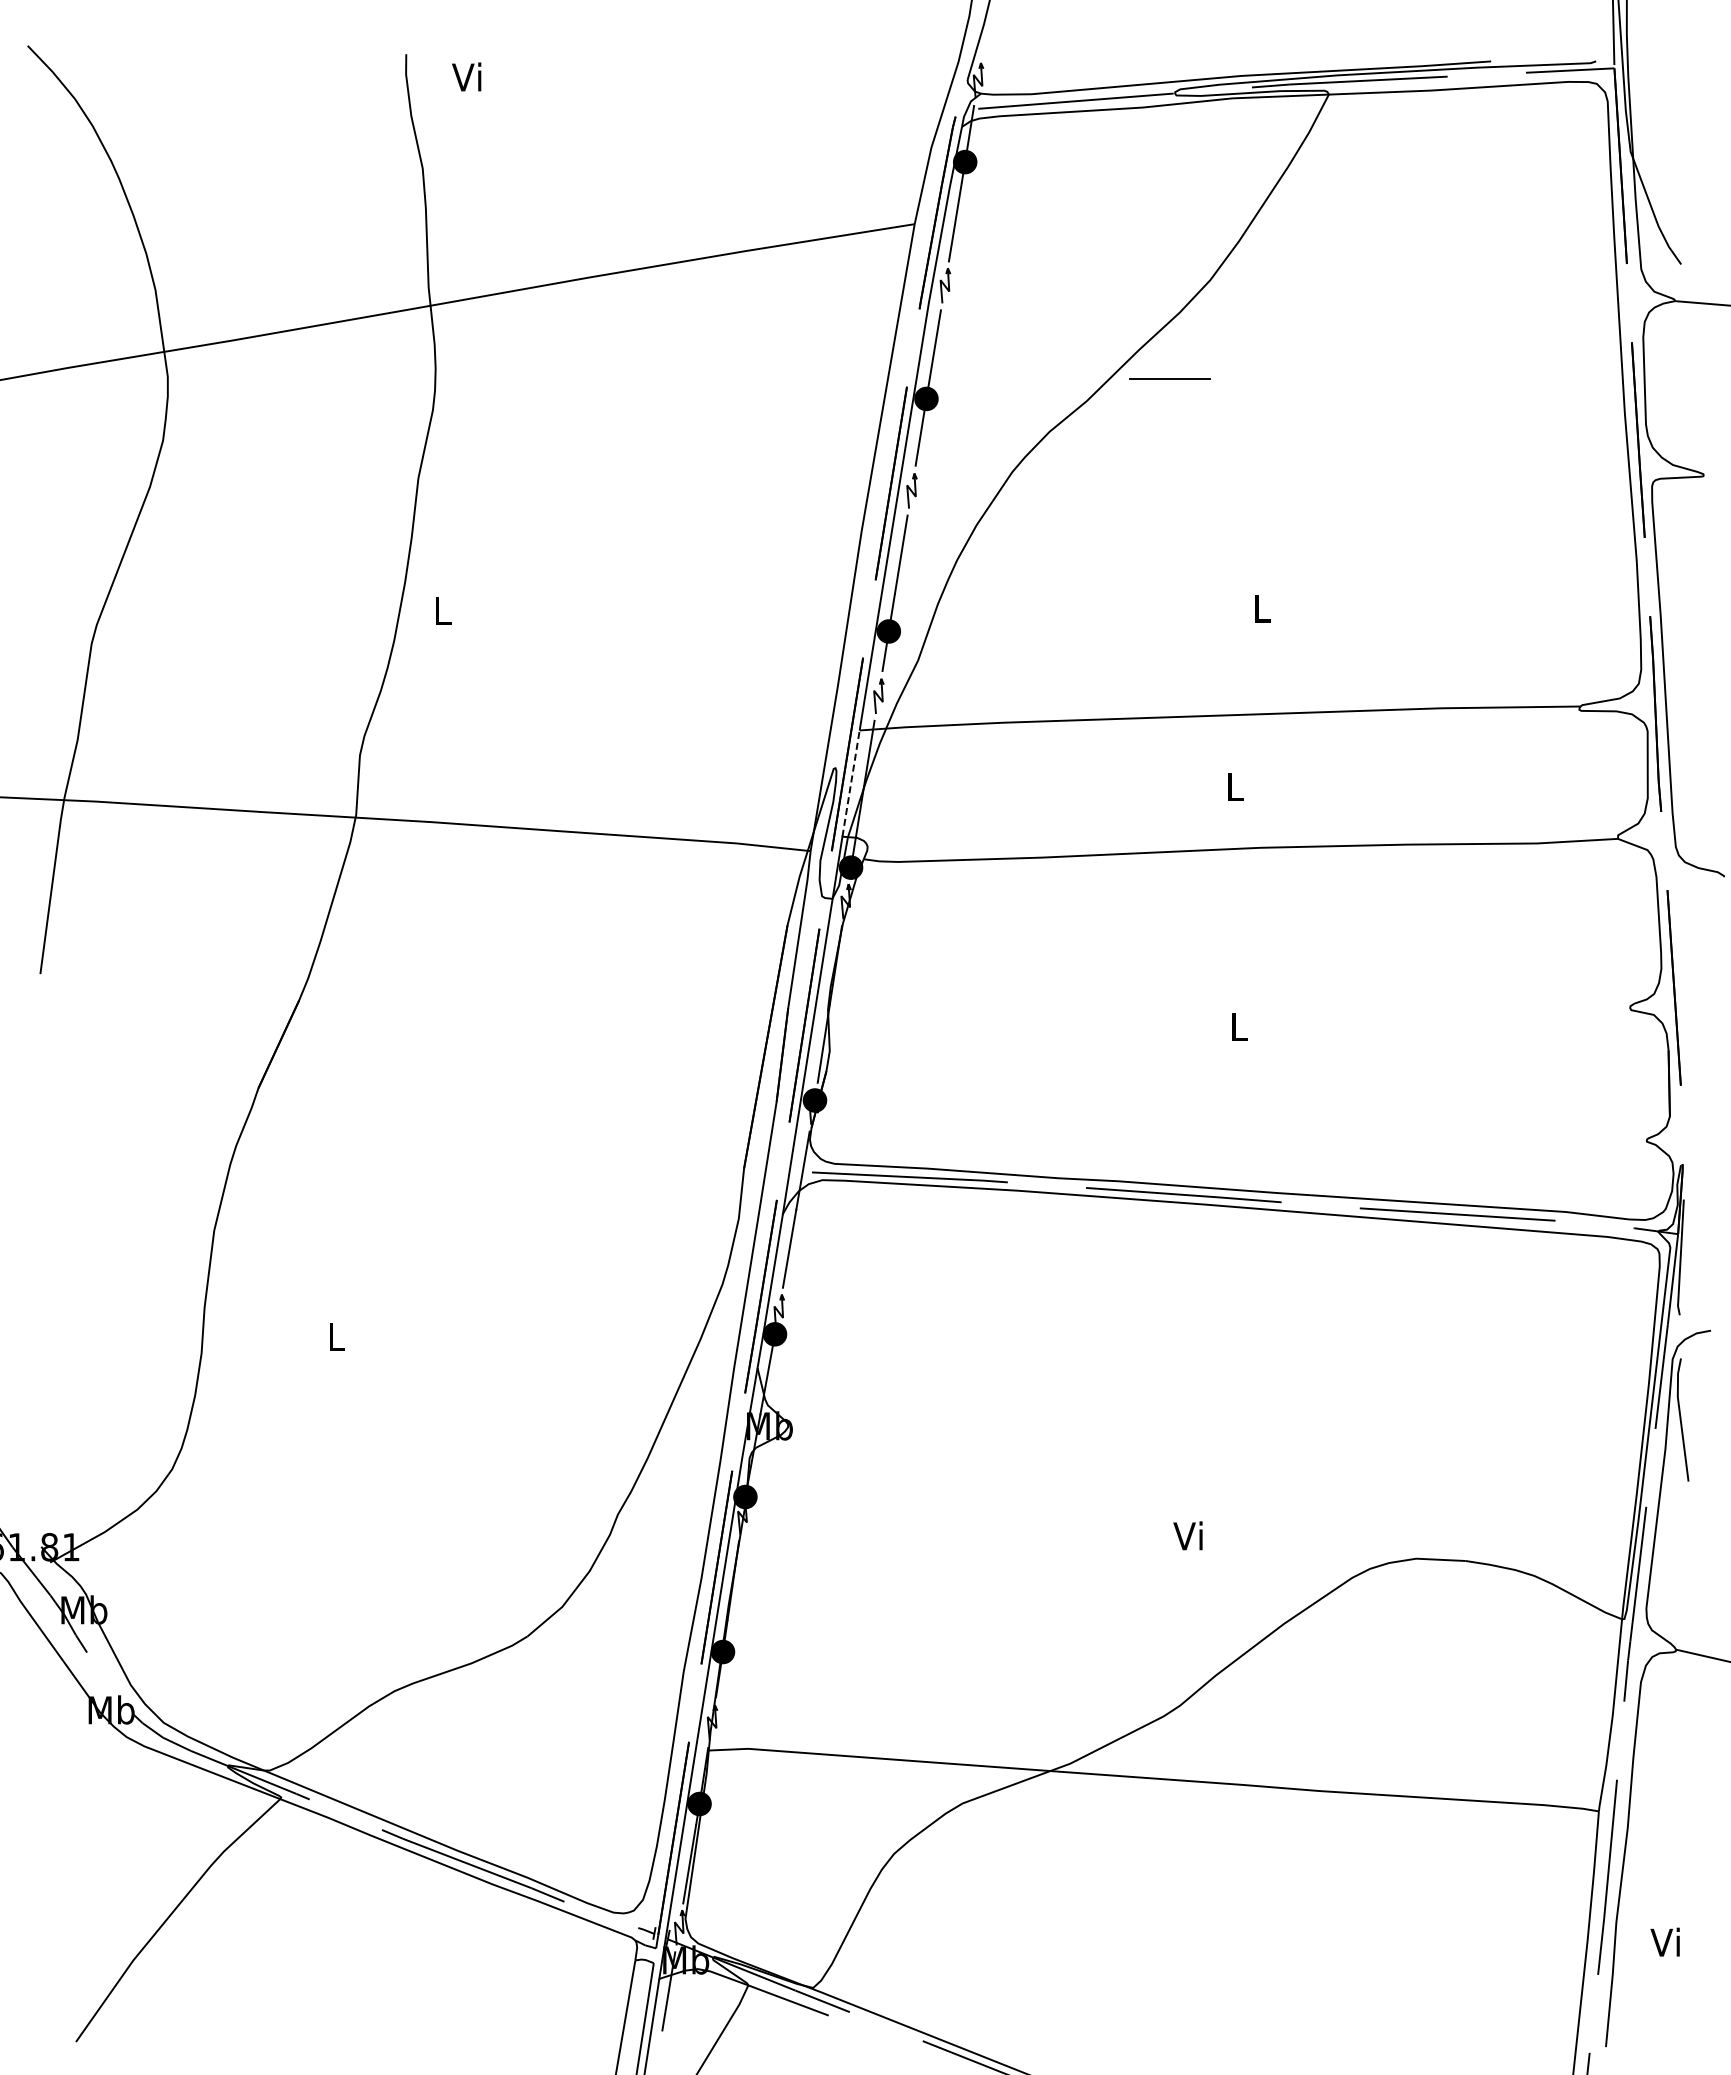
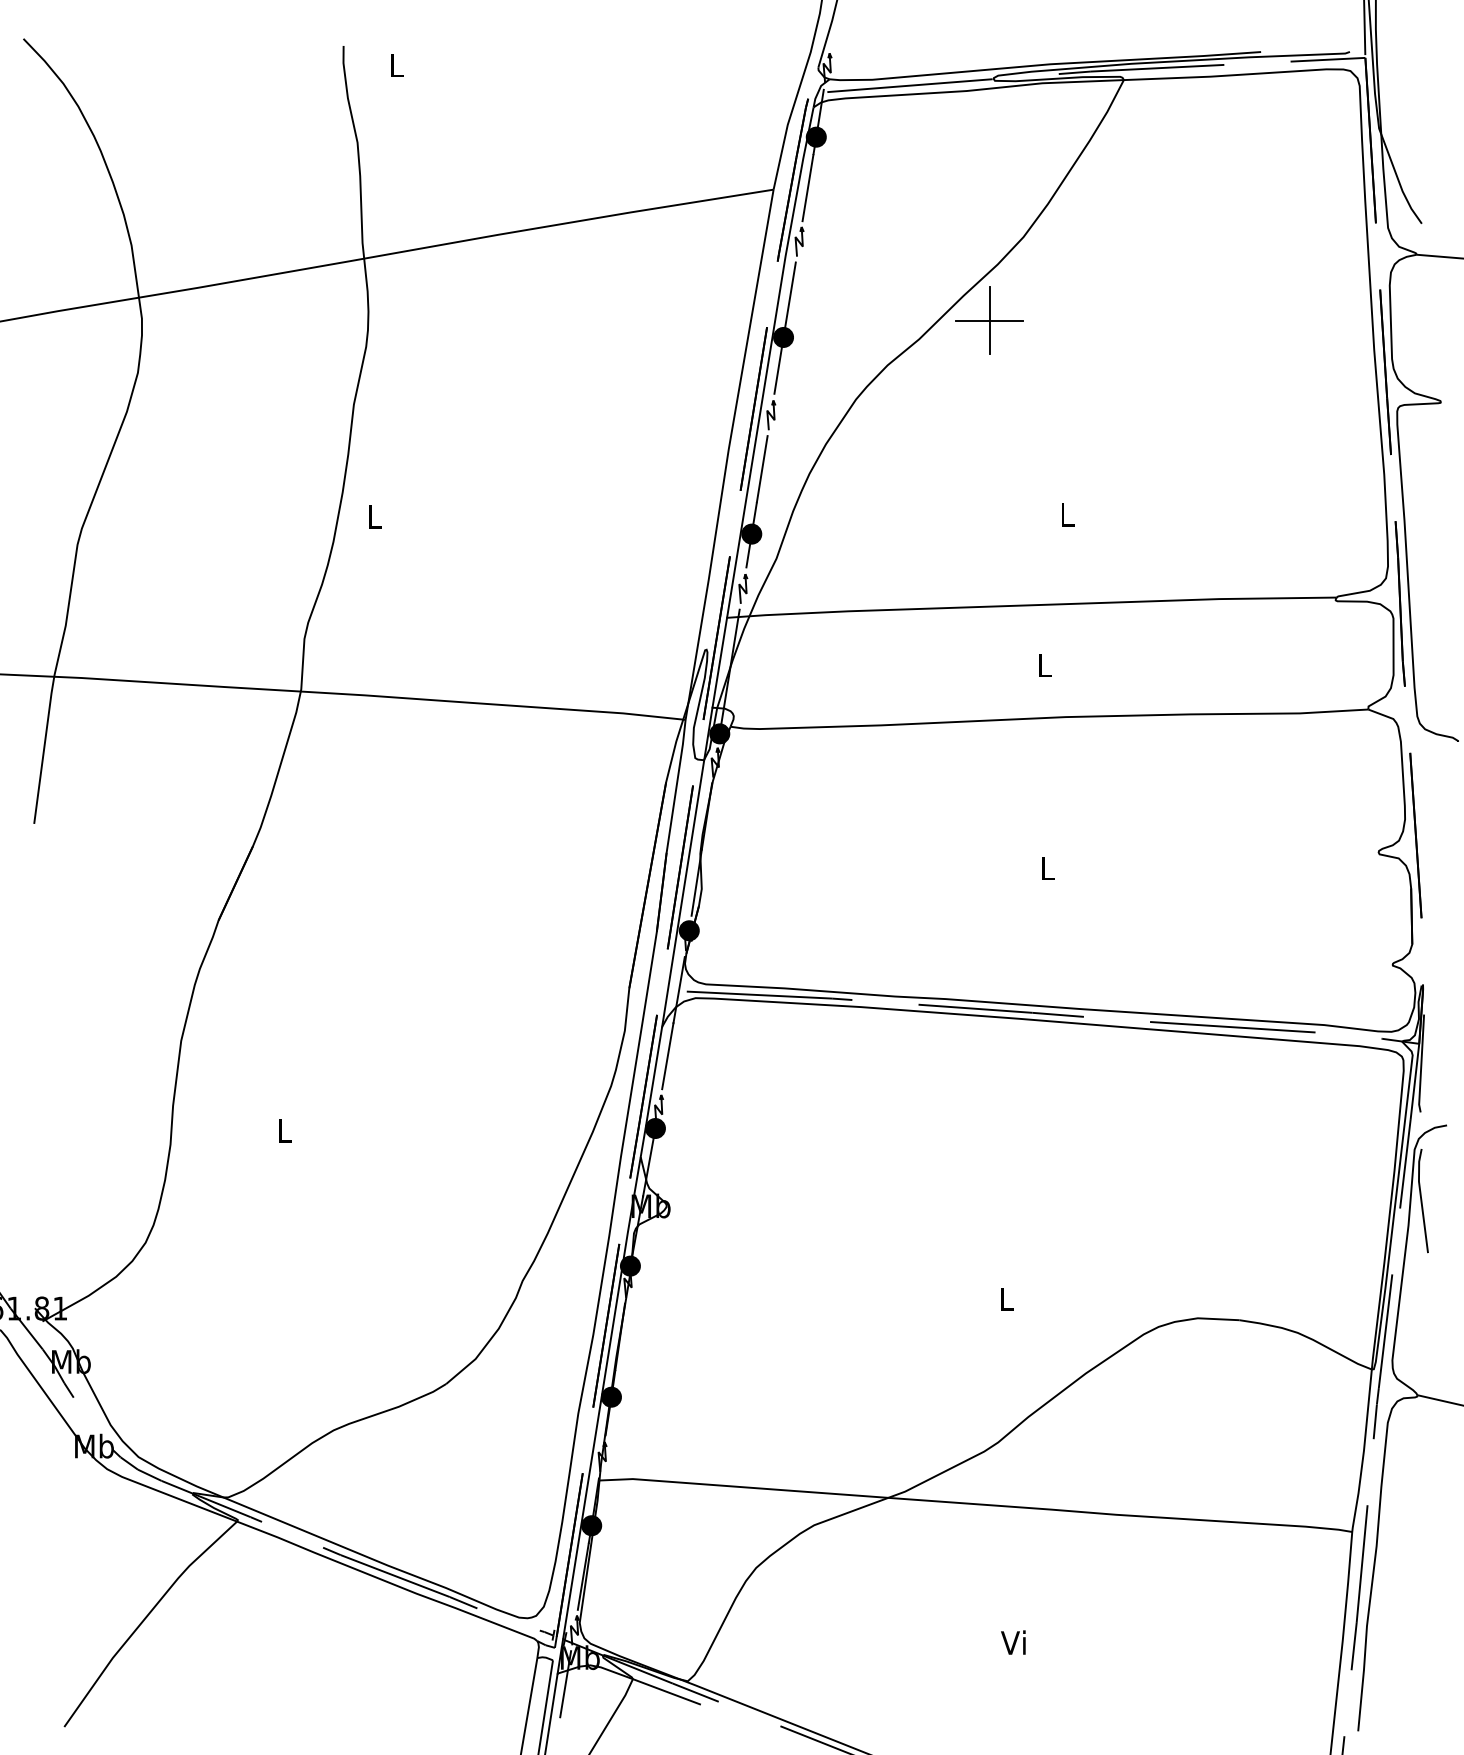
text: (466, 76) -> (394, 64), Vi -> L
line: (1170, 379) -> (989, 321), added
line: (851, 783) -> (720, 662), dashed -> solid
text: (1187, 1535) -> (1004, 1298), Vi -> L
text: (1664, 1941) -> (1012, 1642), moved

